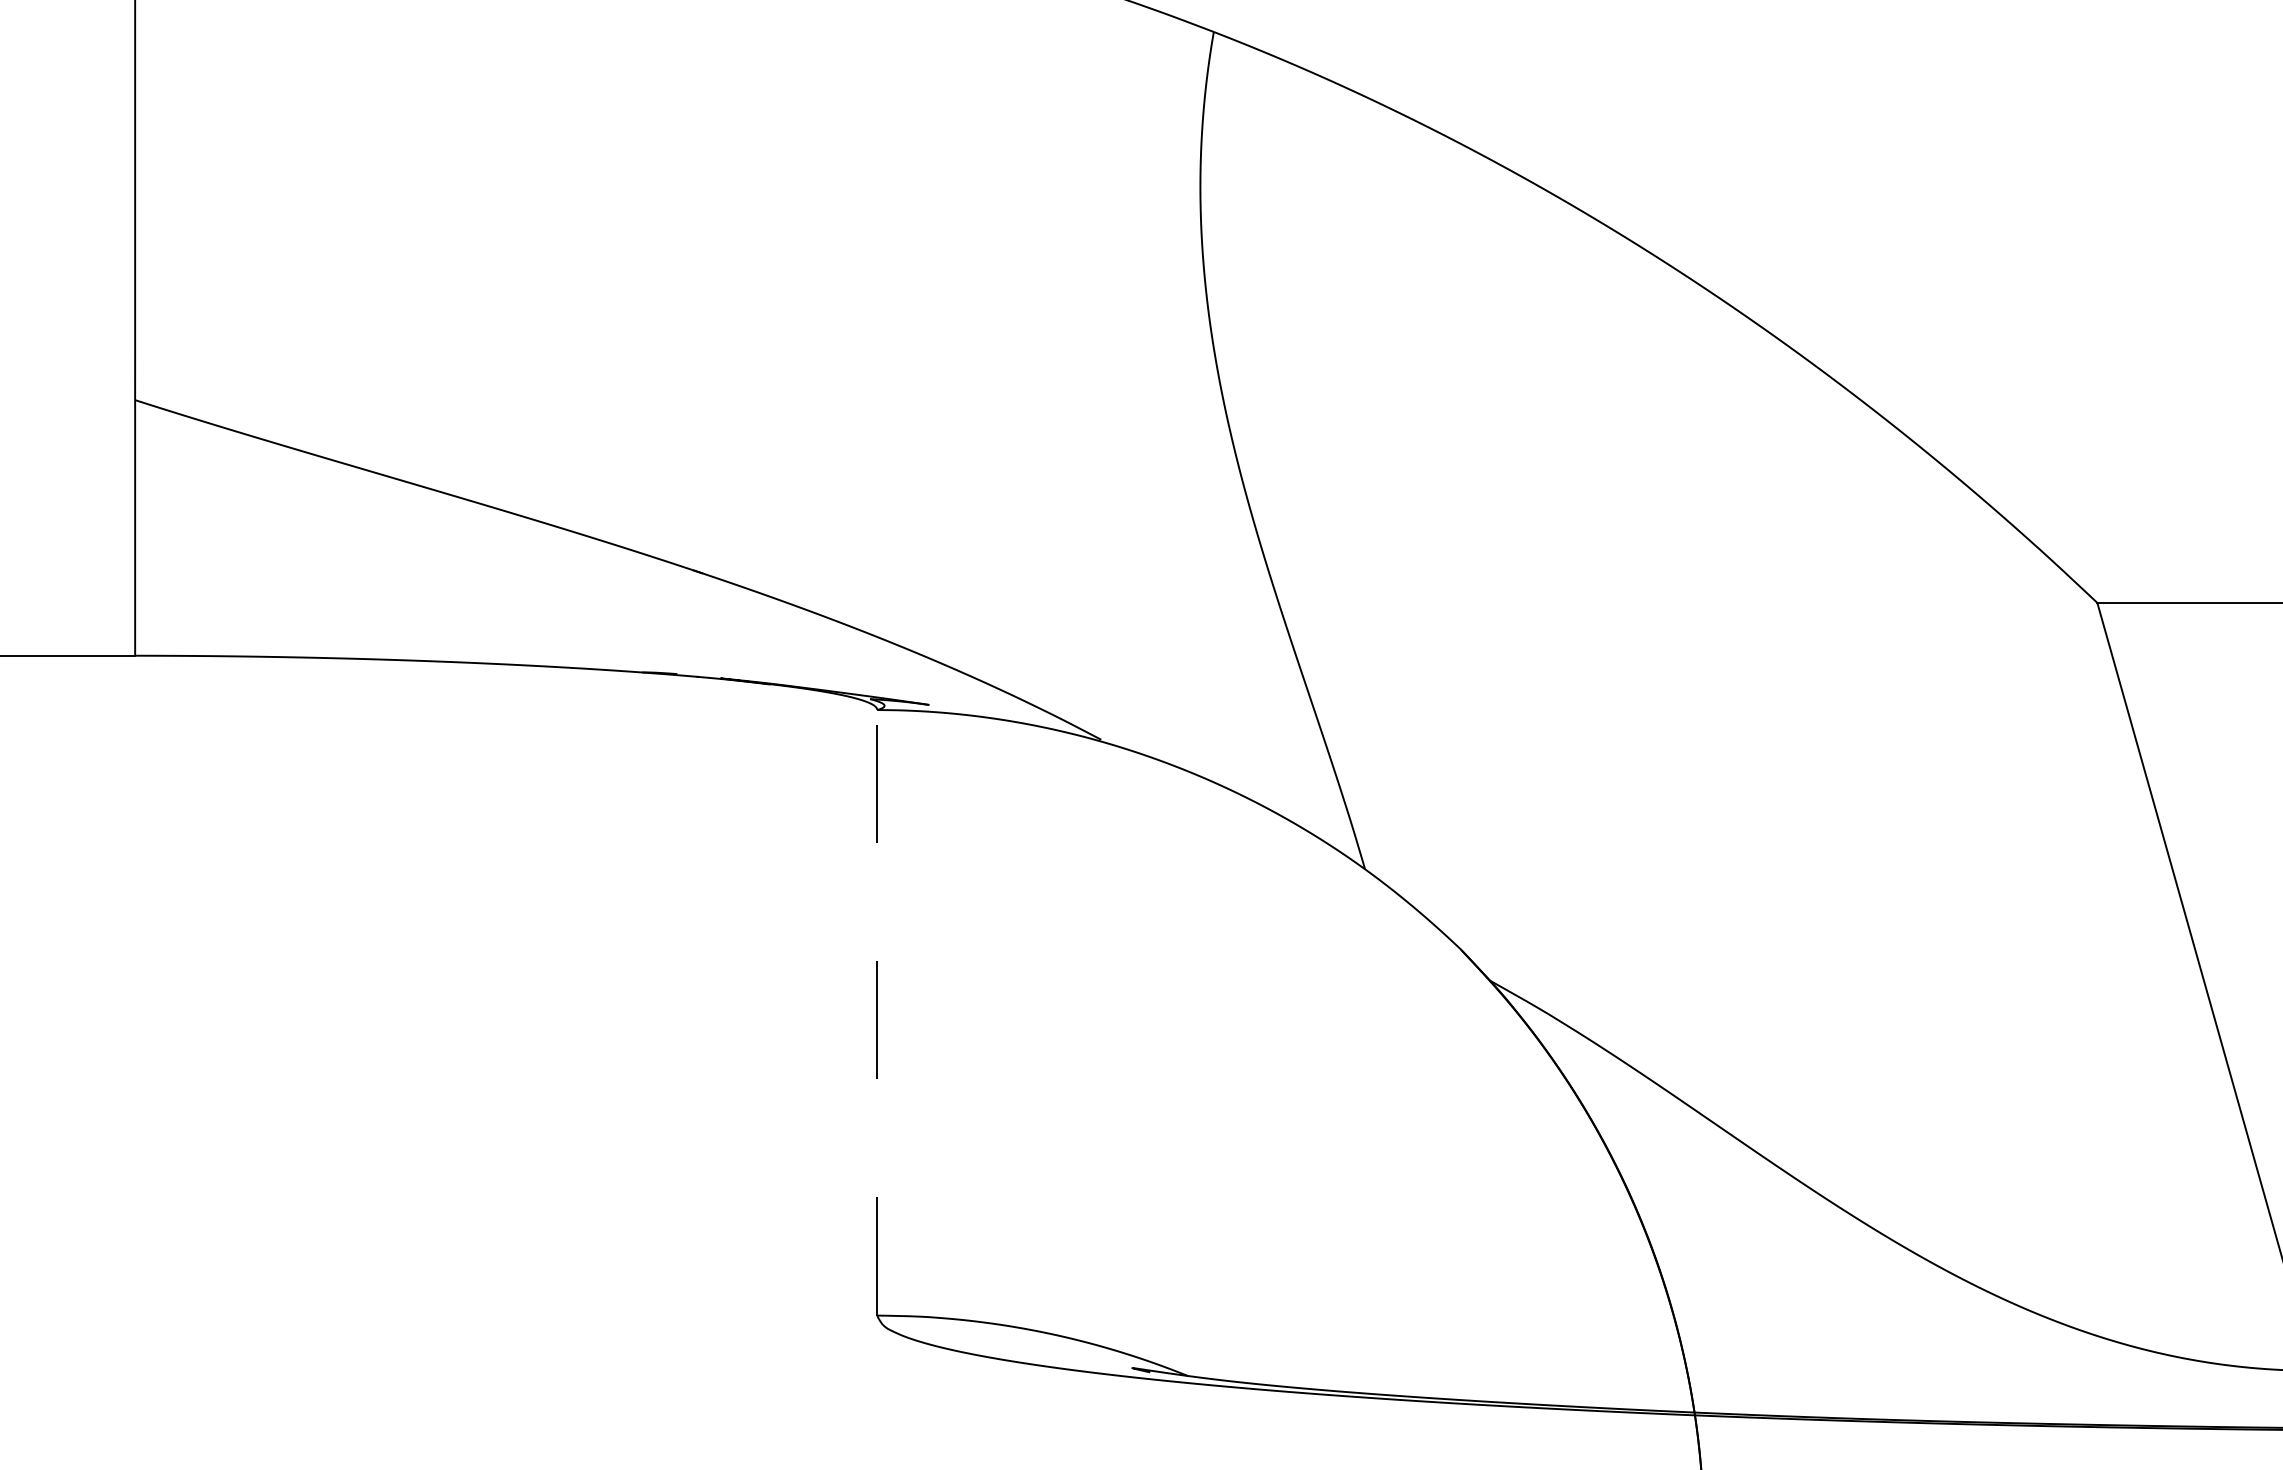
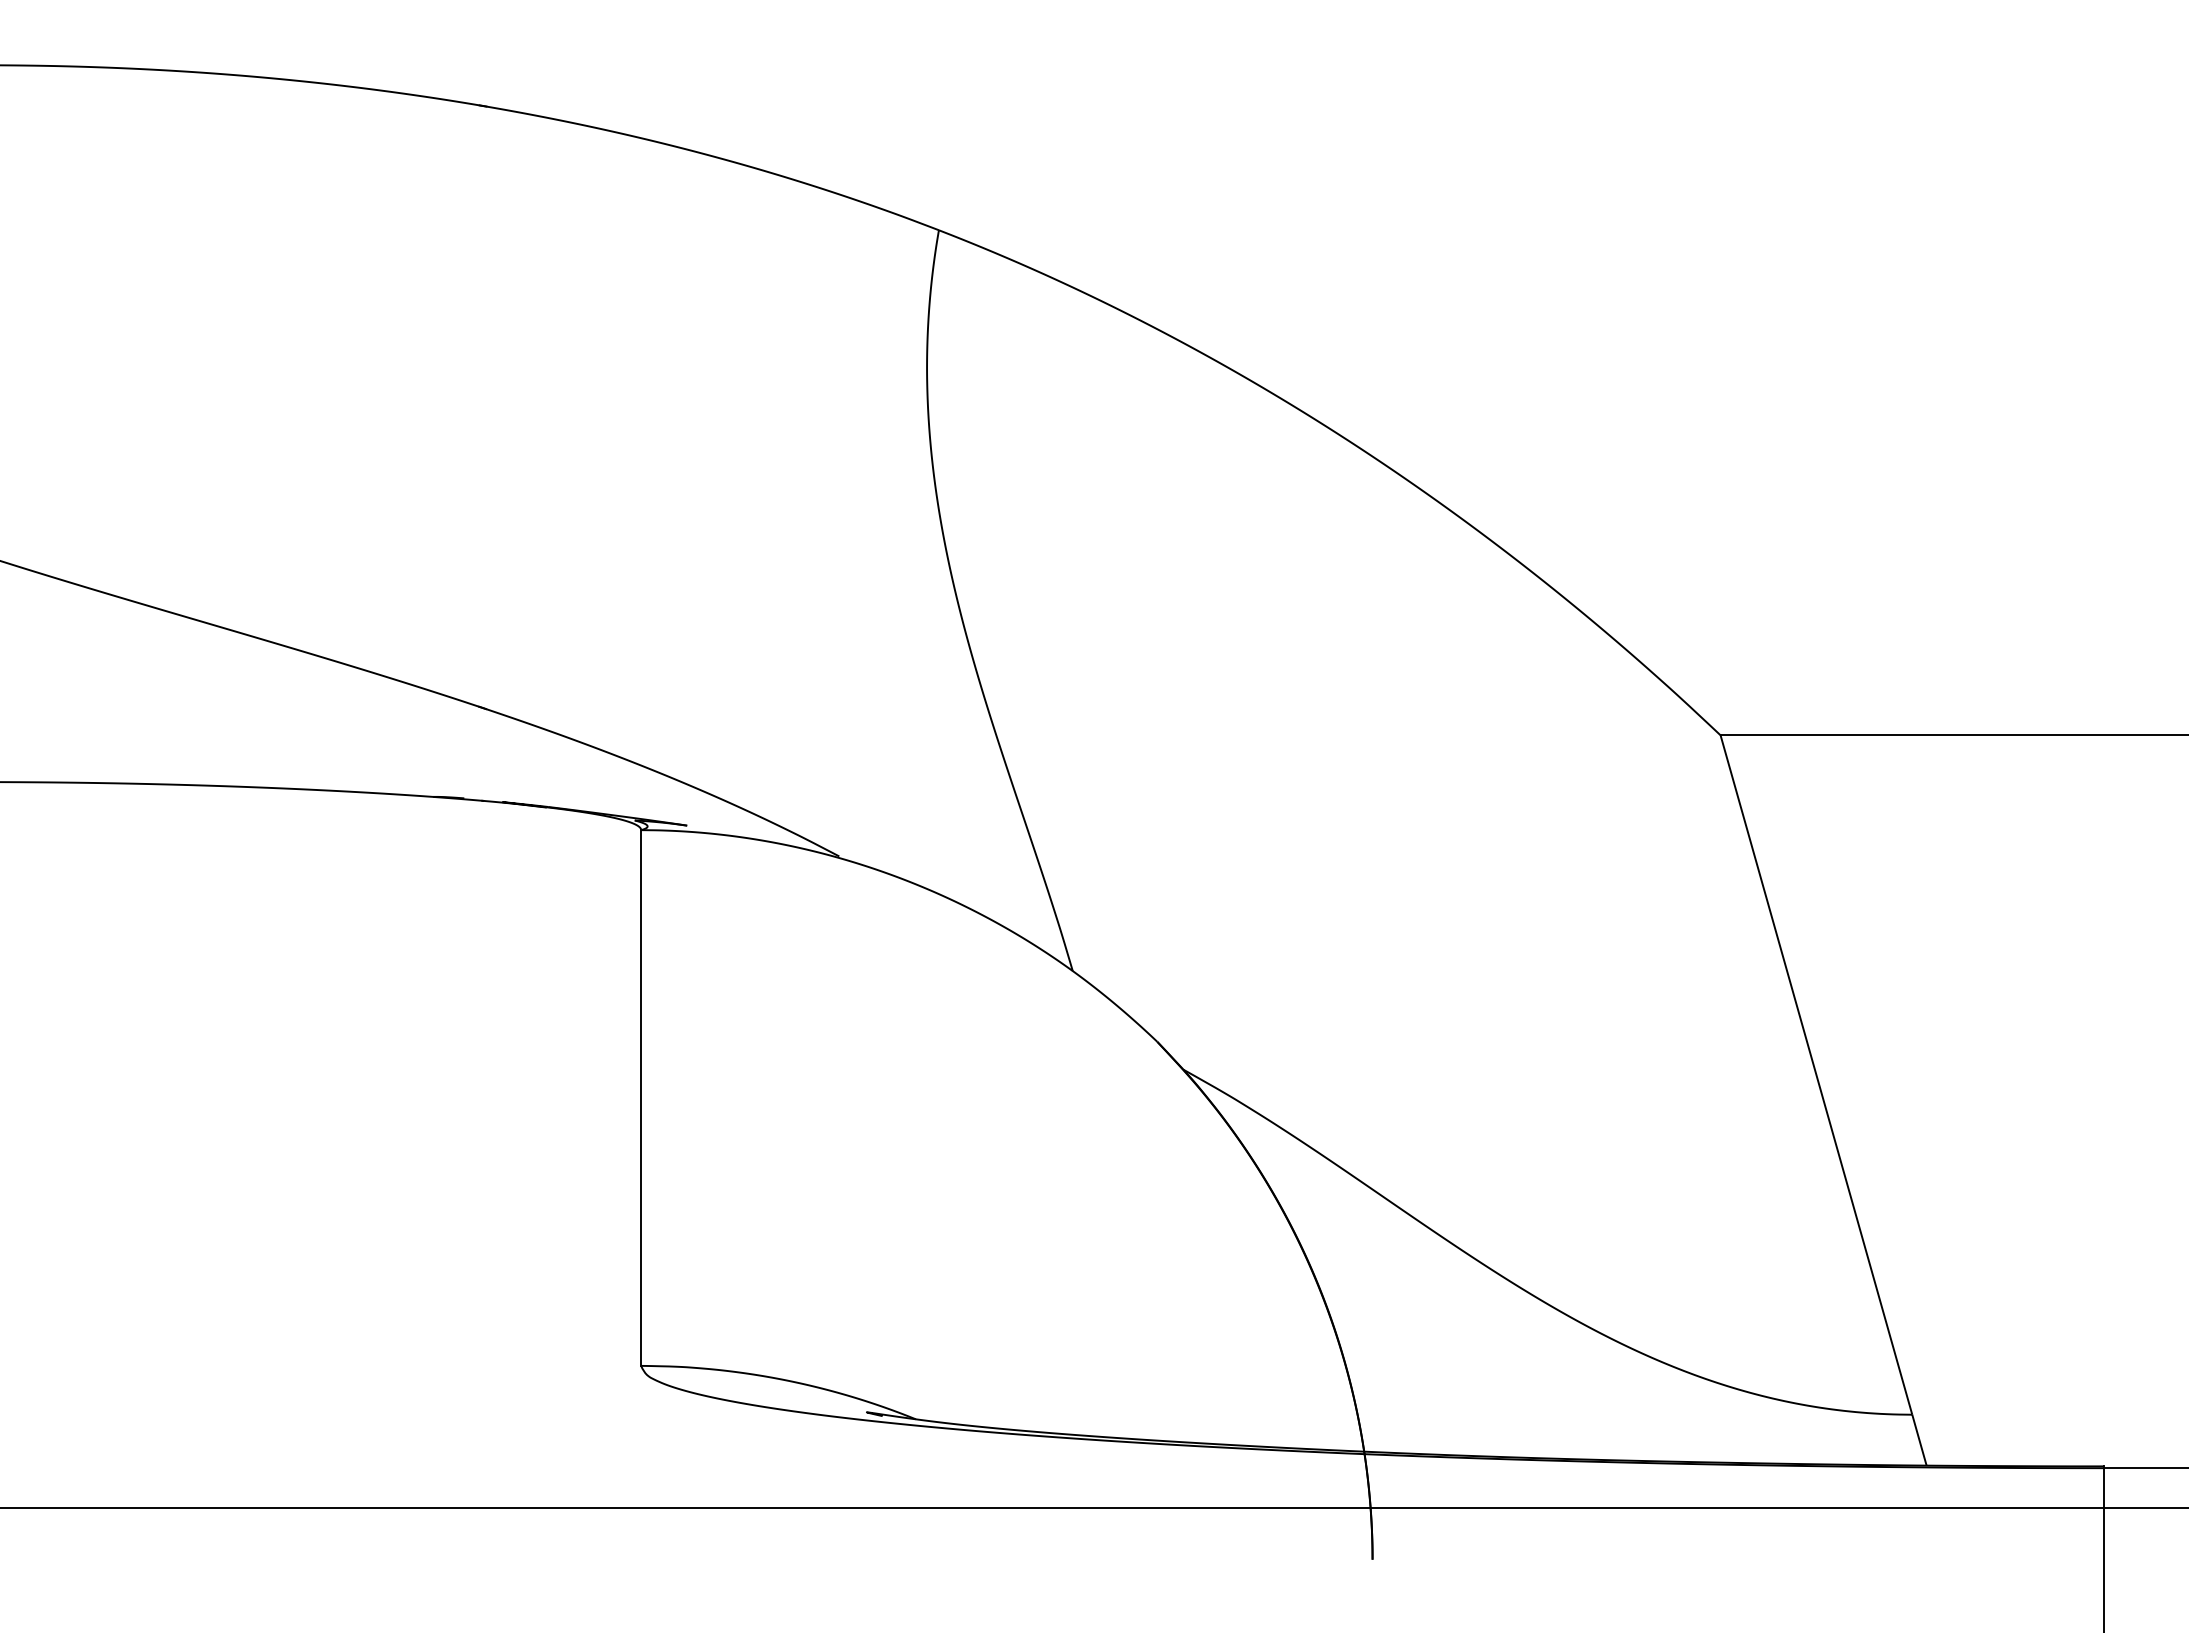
line: (877, 1013) -> (641, 1098), dashed -> solid

